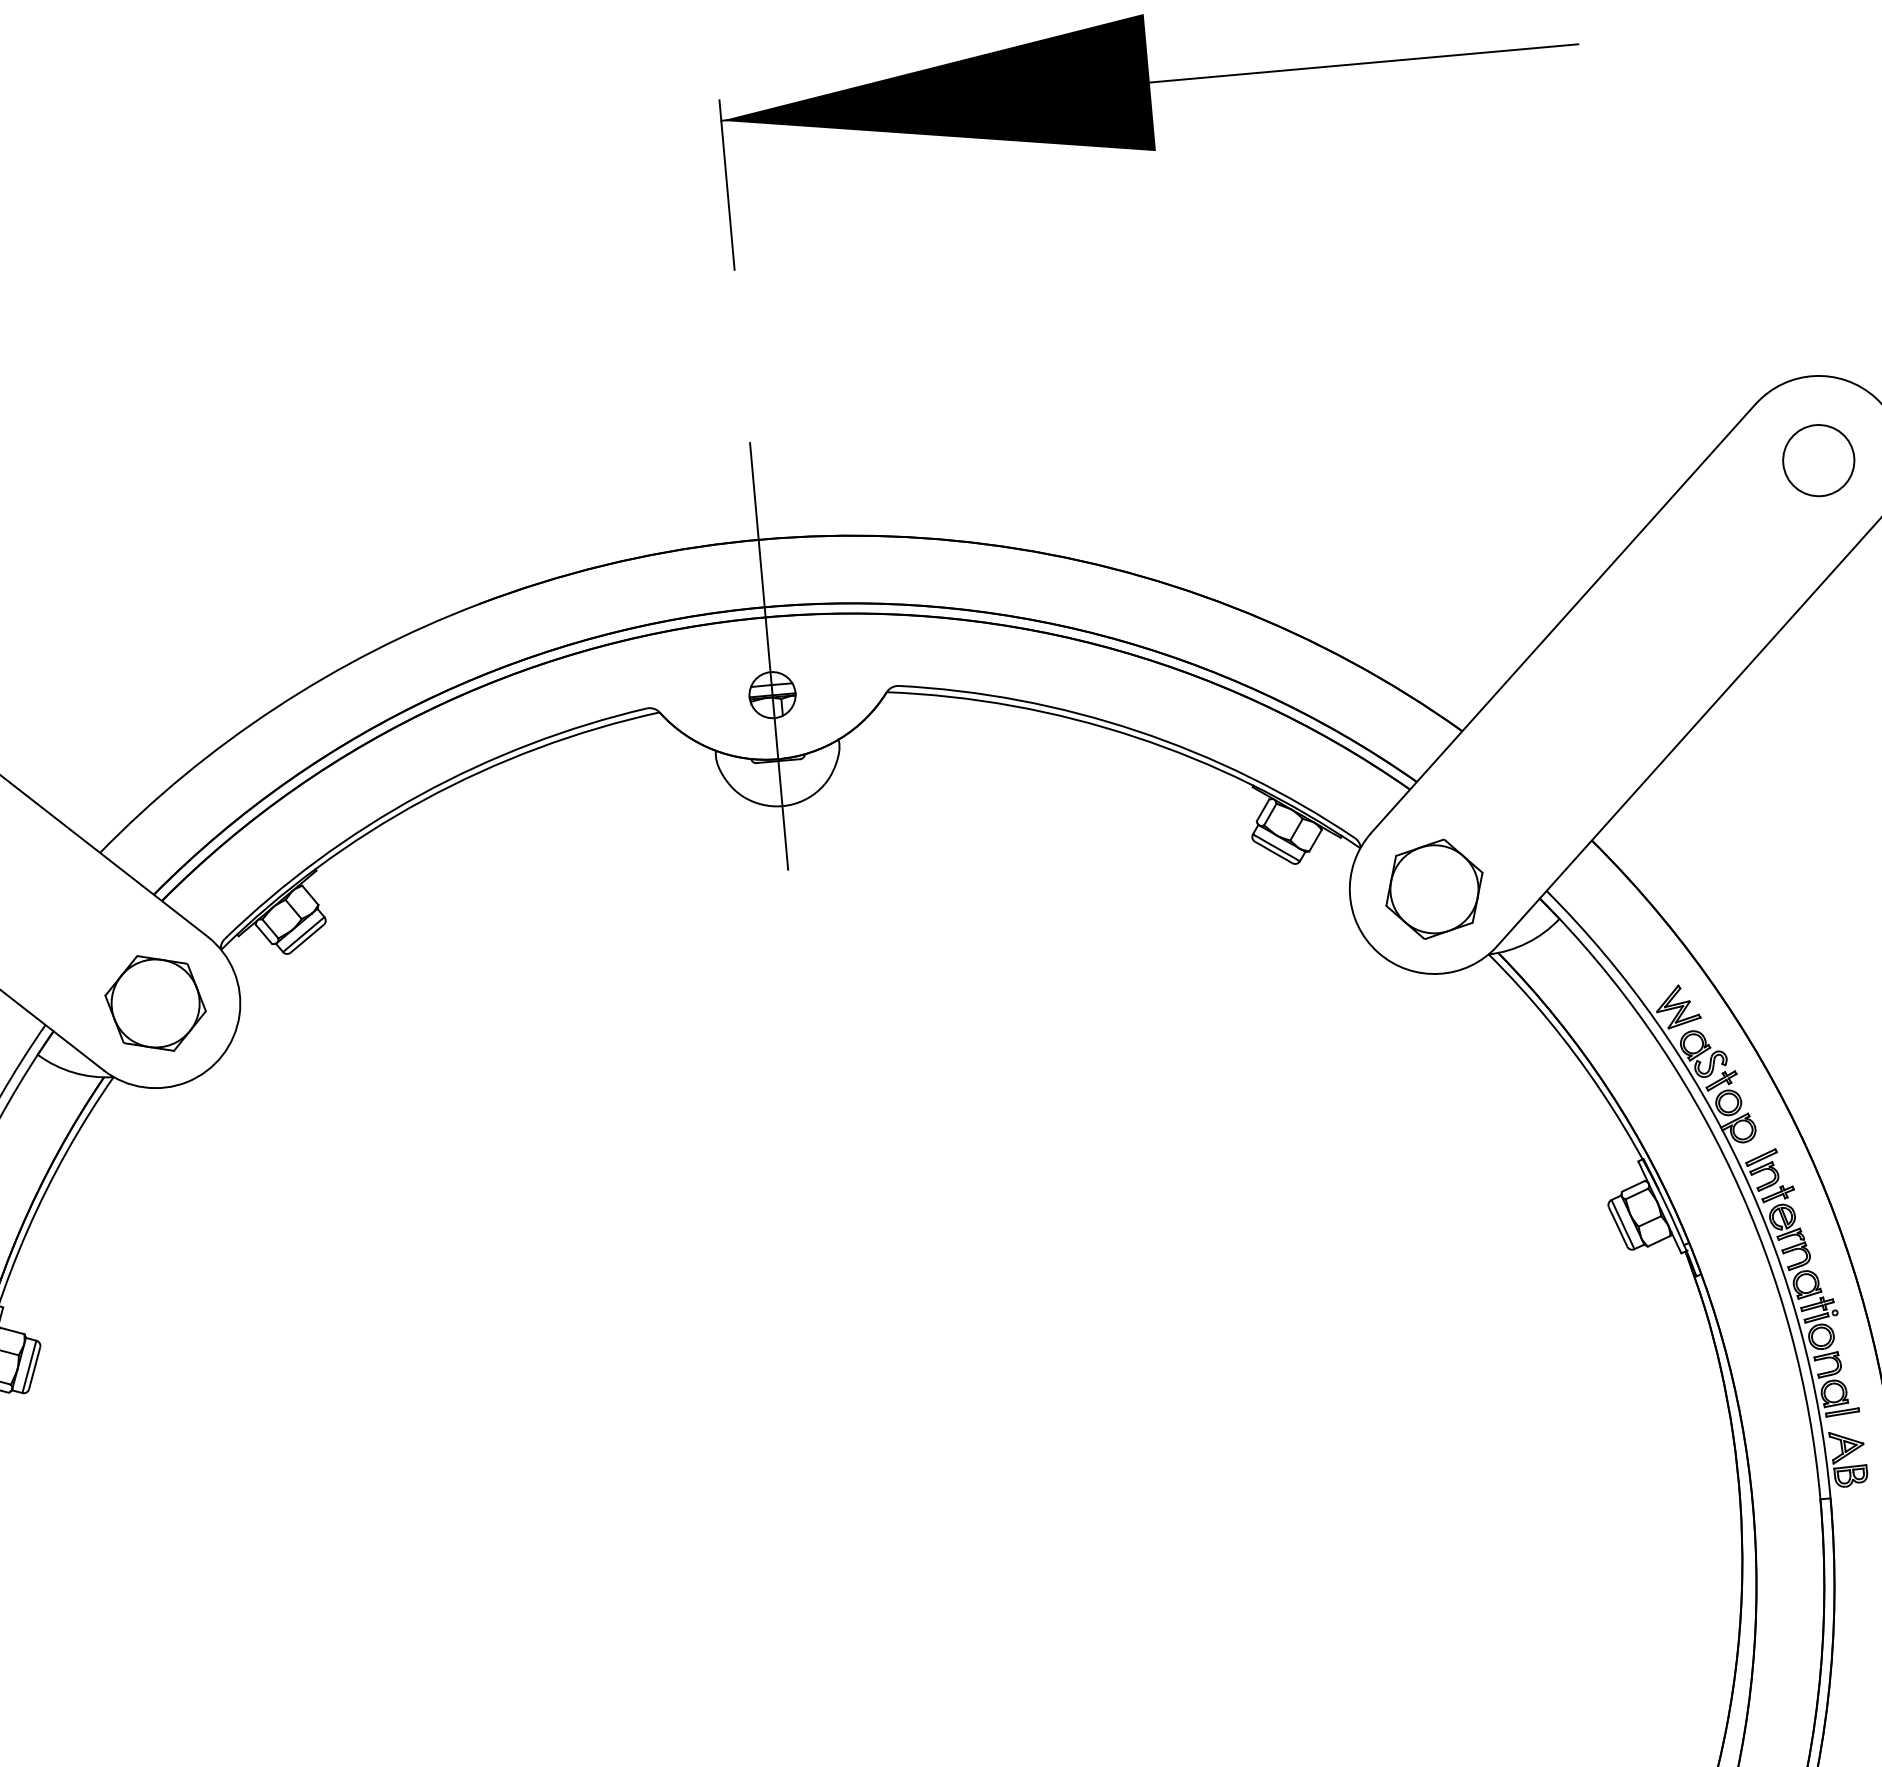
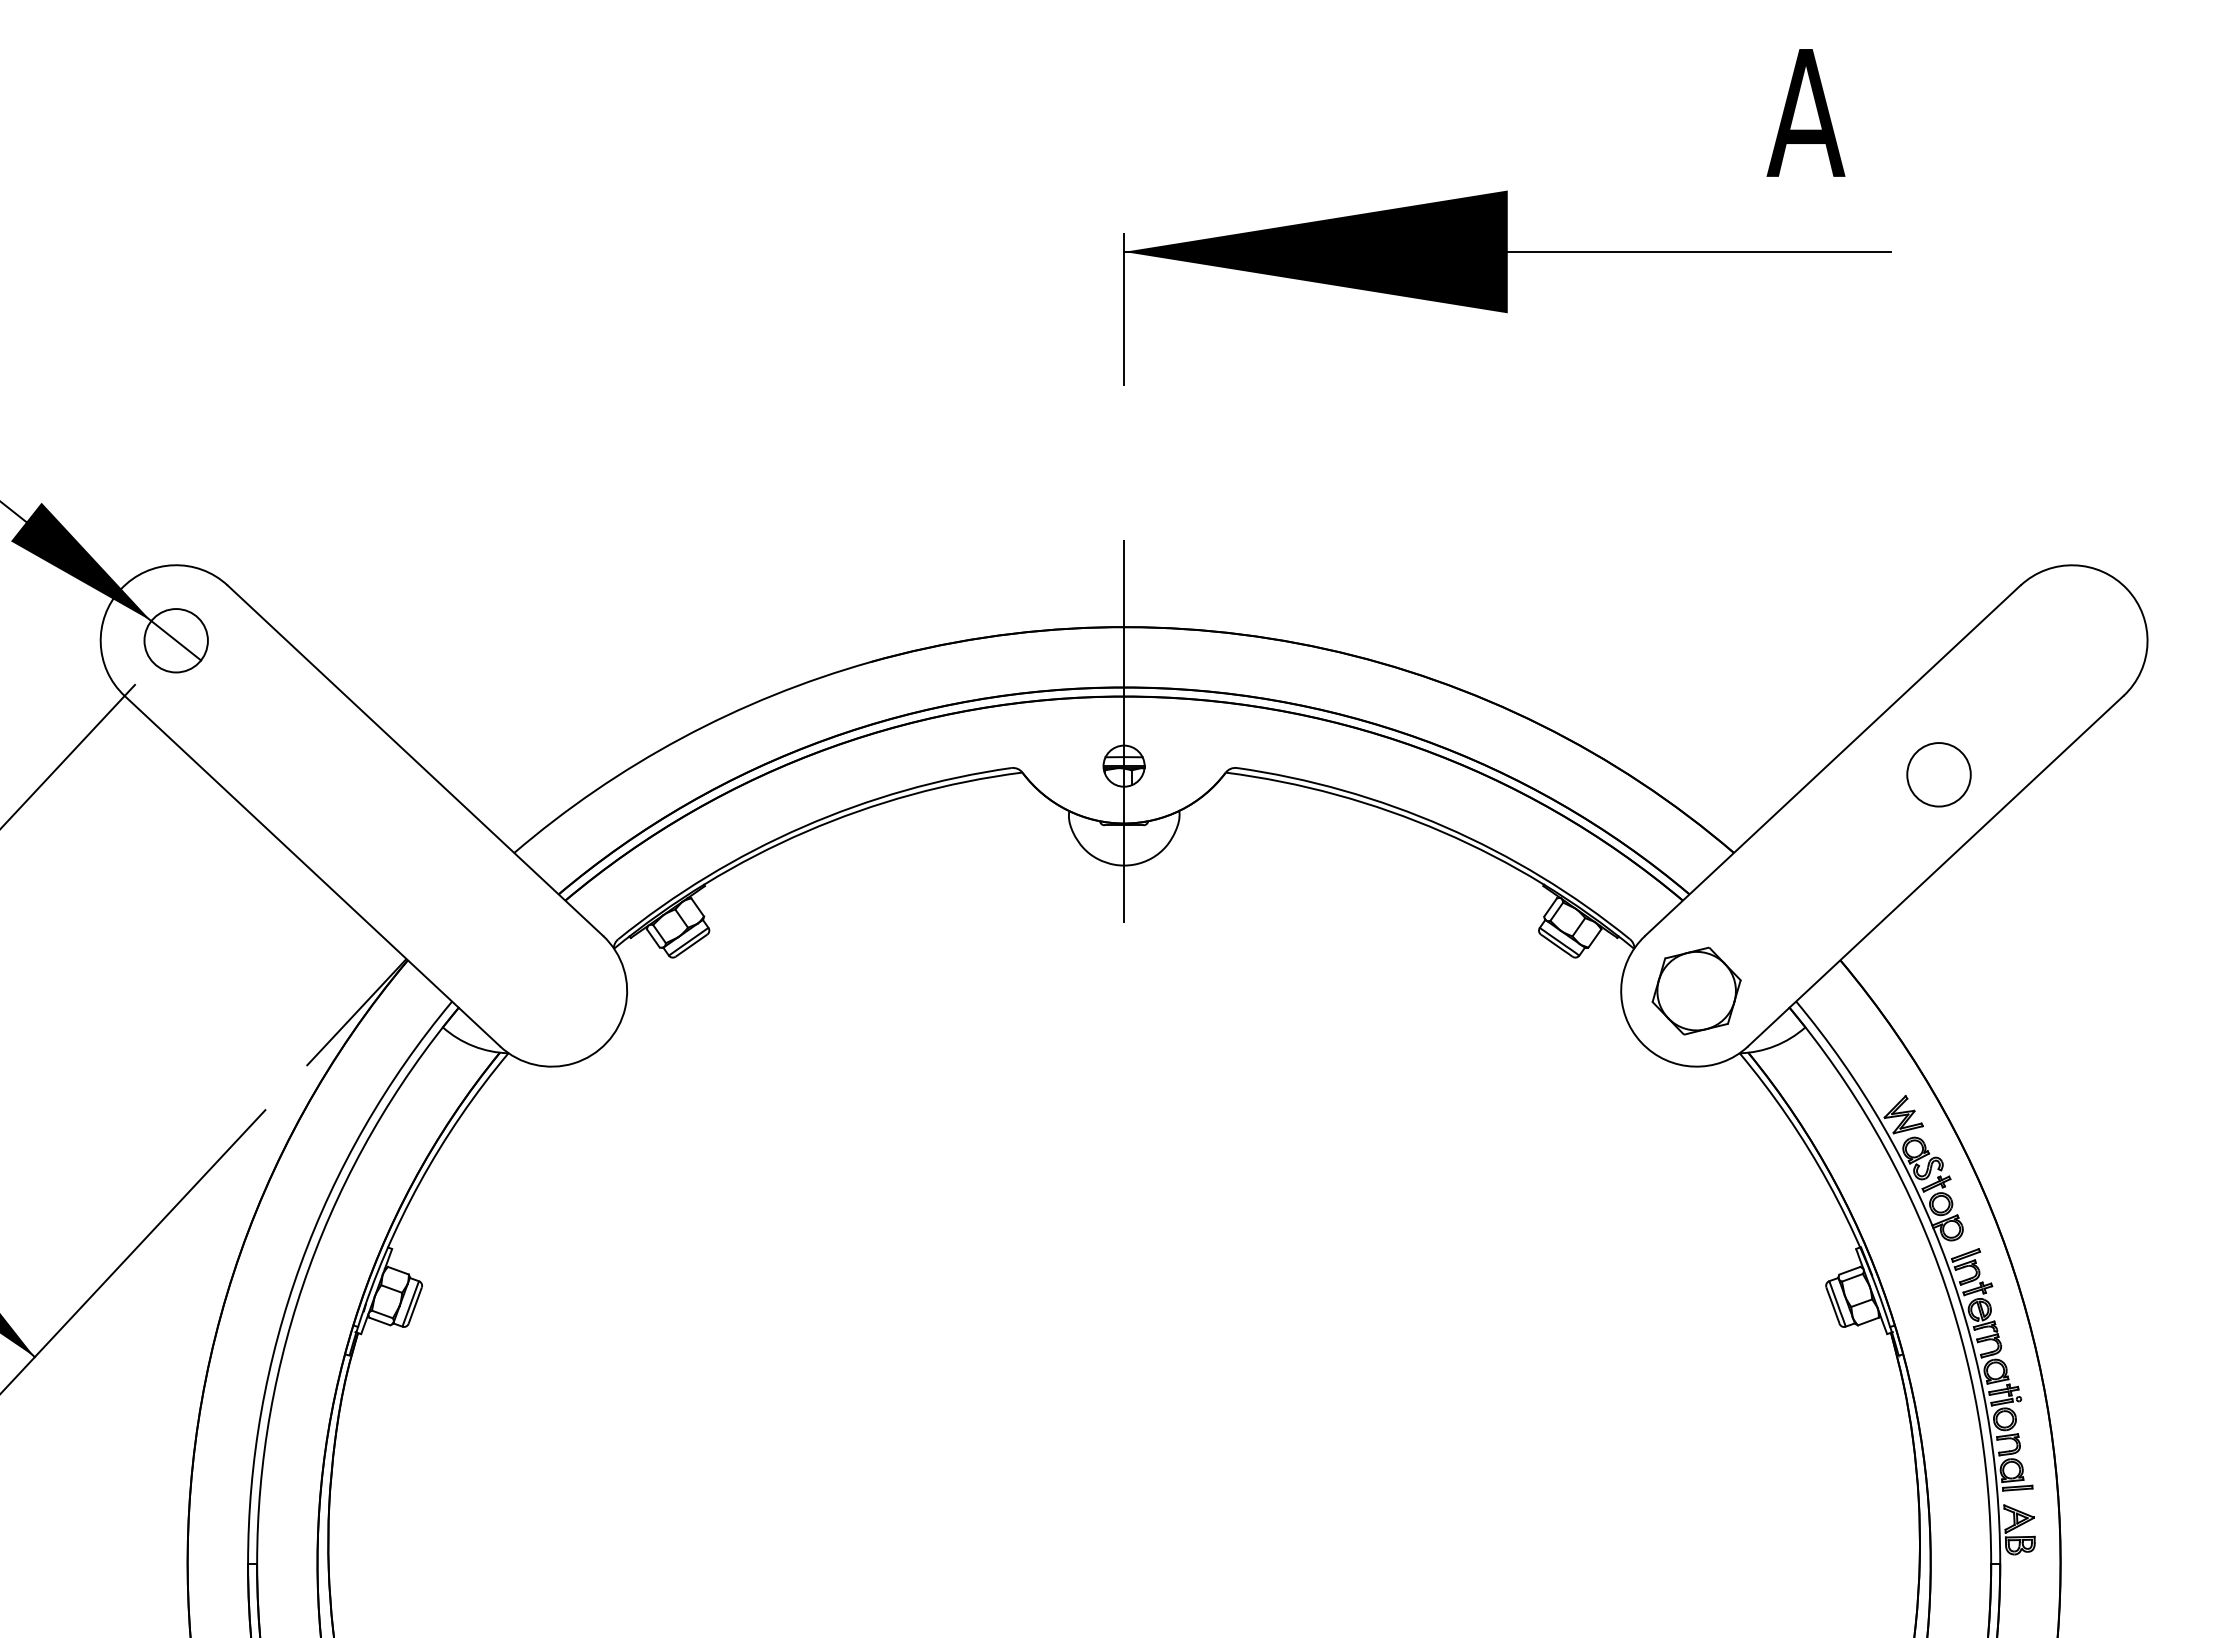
circle: (1818, 460) -> (1938, 774), moved
part: (155, 1002) -> (551, 990), removed

